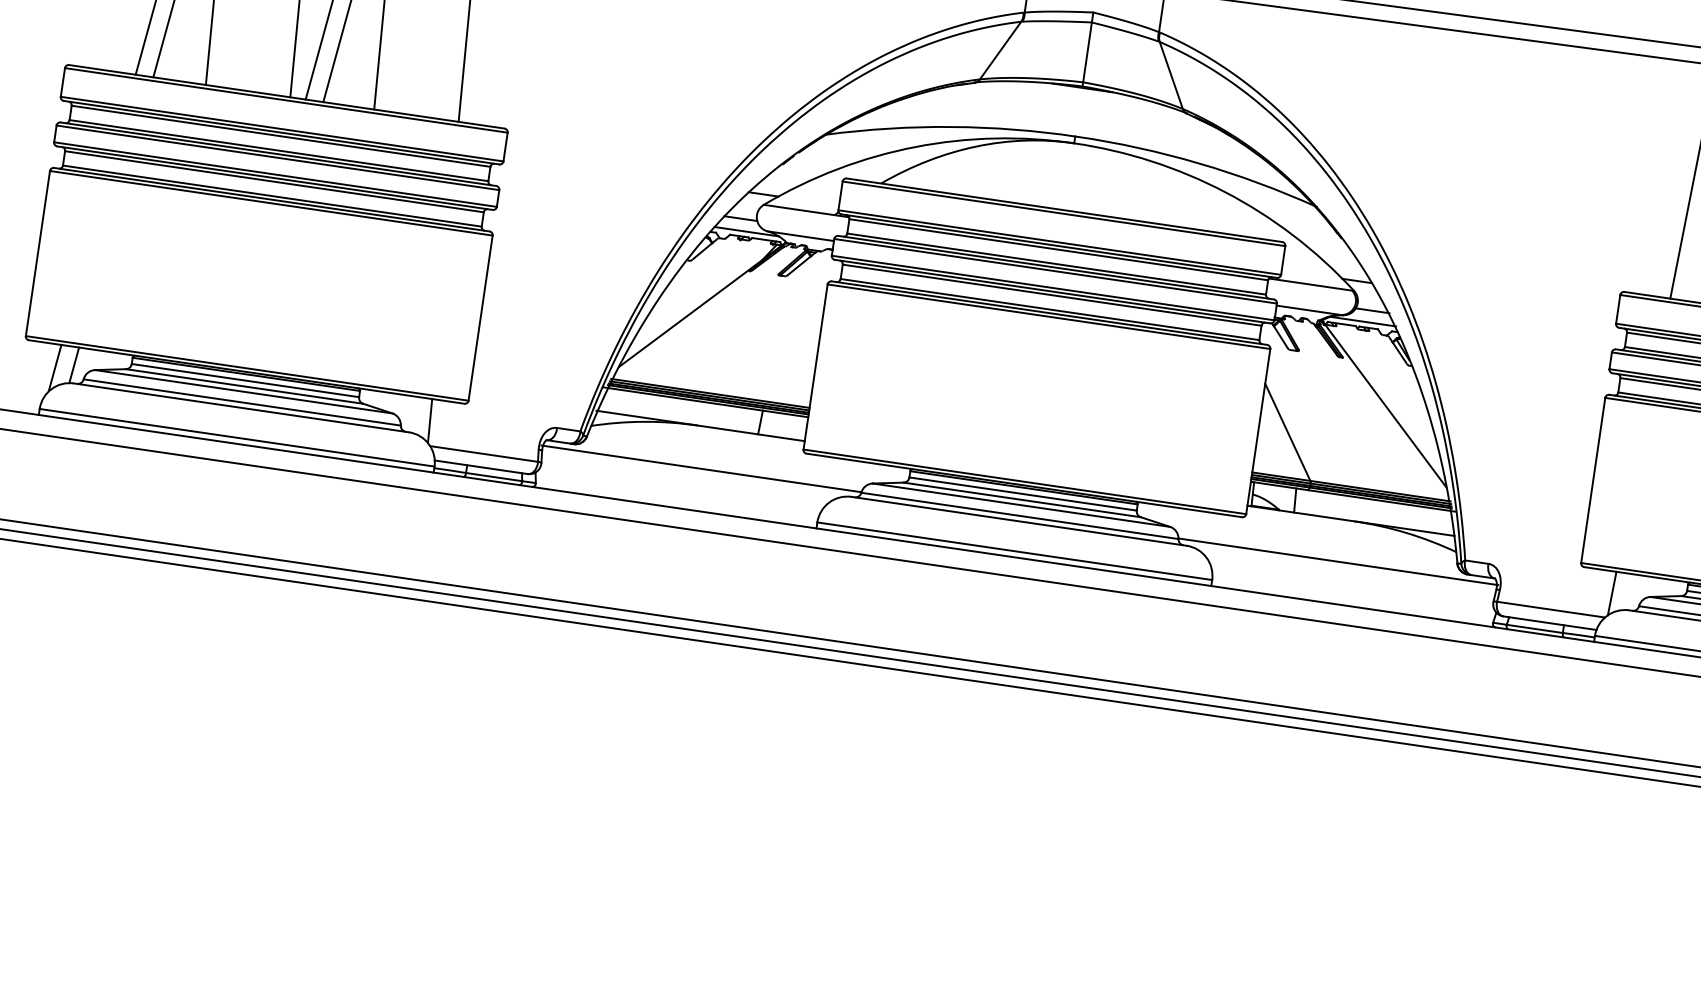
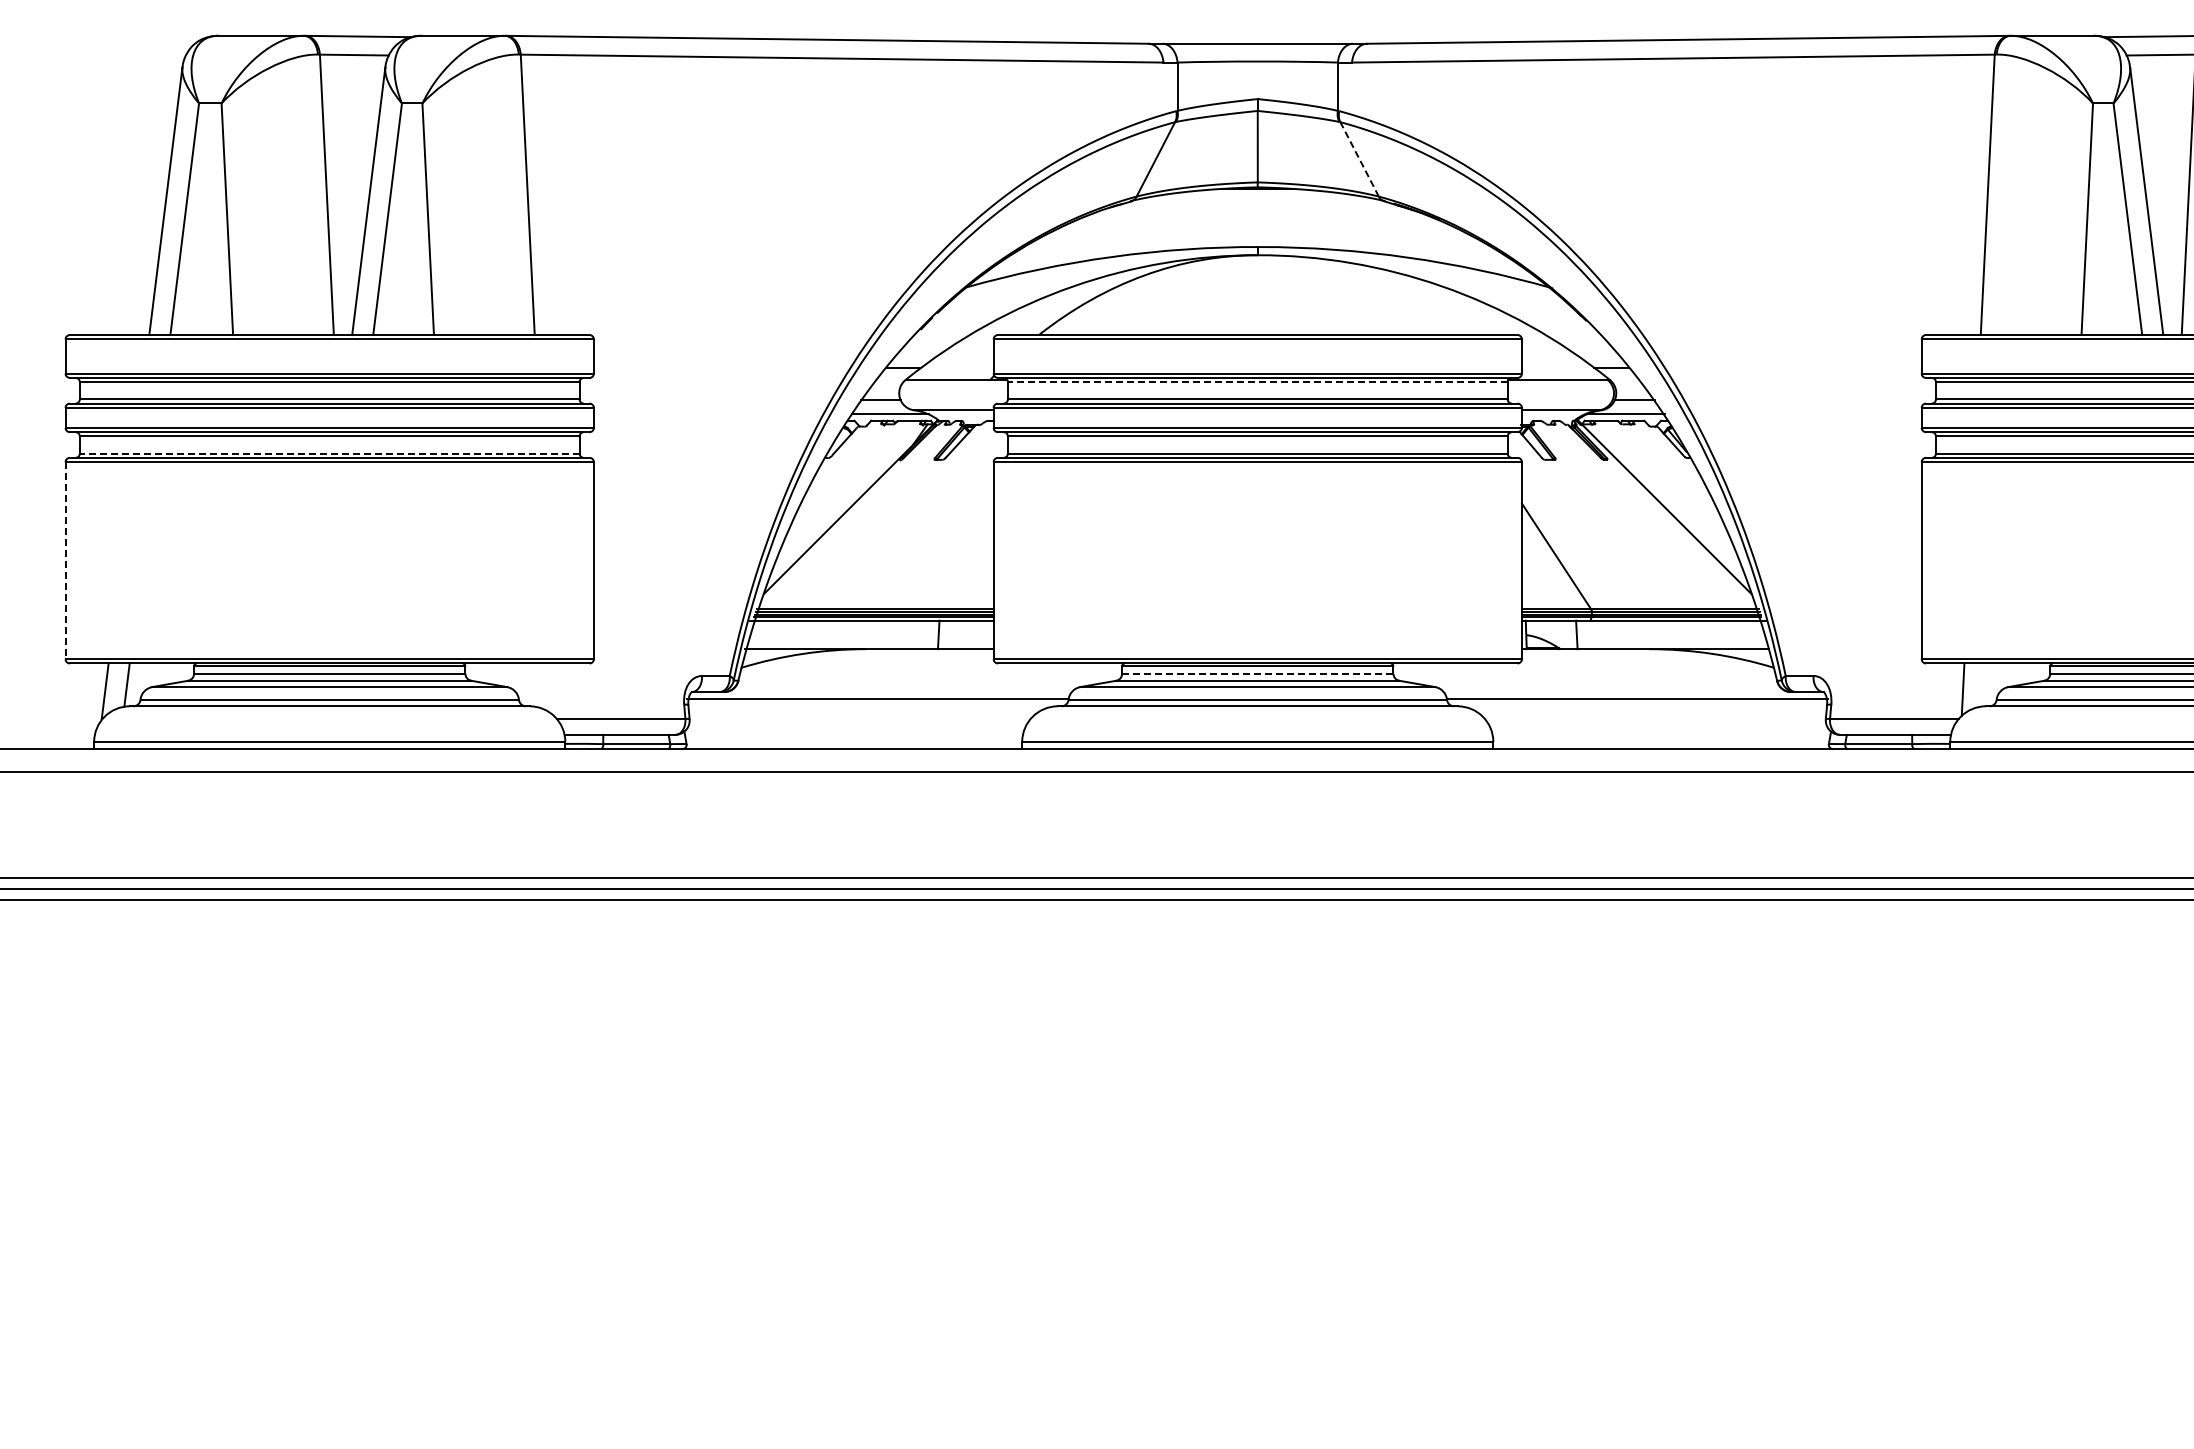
line: (1171, 75) -> (1359, 159), solid -> dashed
line: (272, 196) -> (329, 453), solid -> dashed
line: (1058, 249) -> (1257, 382), solid -> dashed
line: (37, 253) -> (65, 560), solid -> dashed
line: (430, 421) -> (552, 689), removed
line: (1022, 493) -> (1257, 673), solid -> dashed

